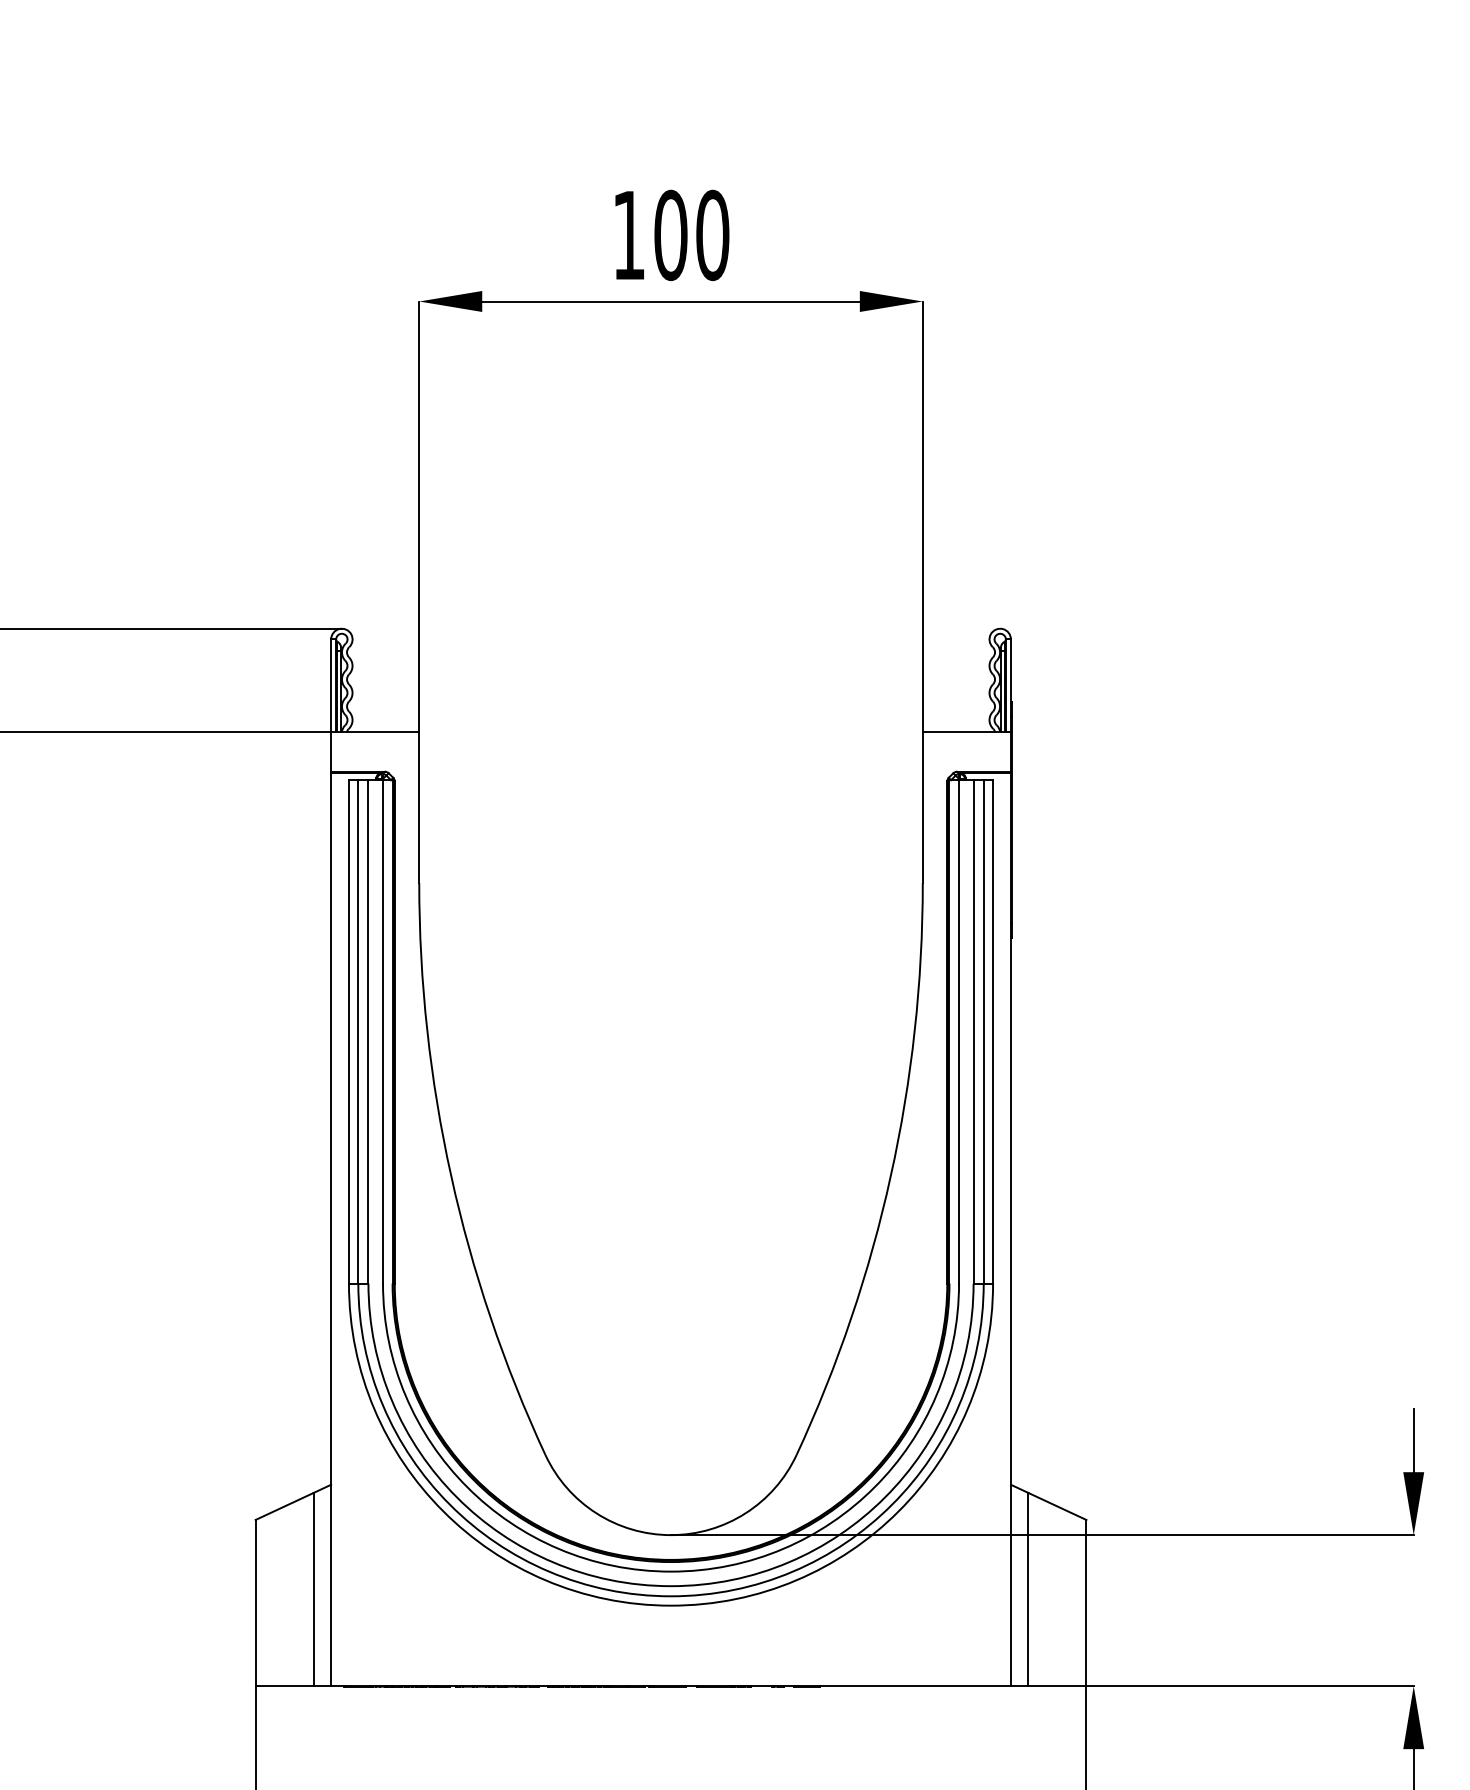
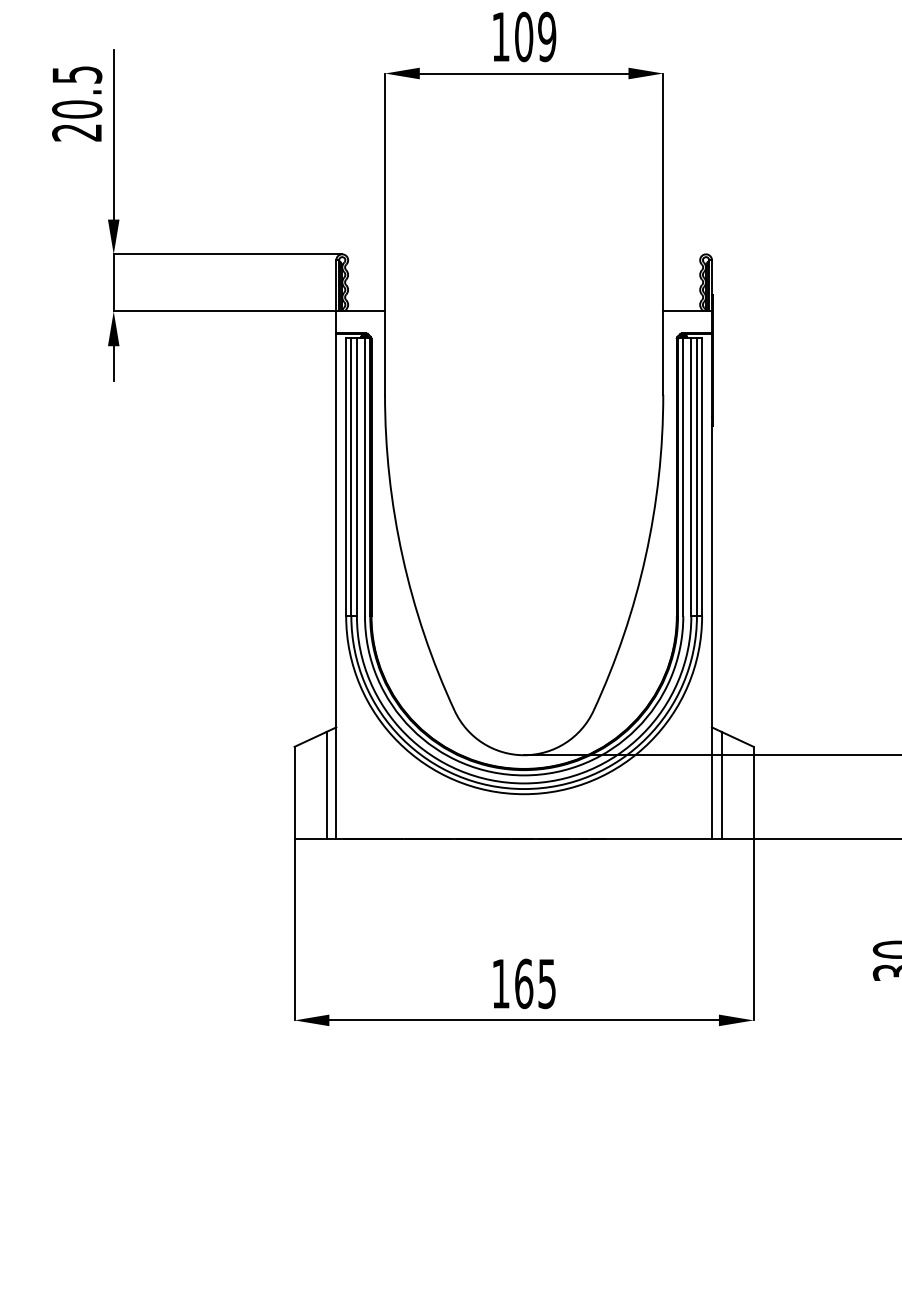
text: (713, 236) -> (547, 37), 100 -> 109

